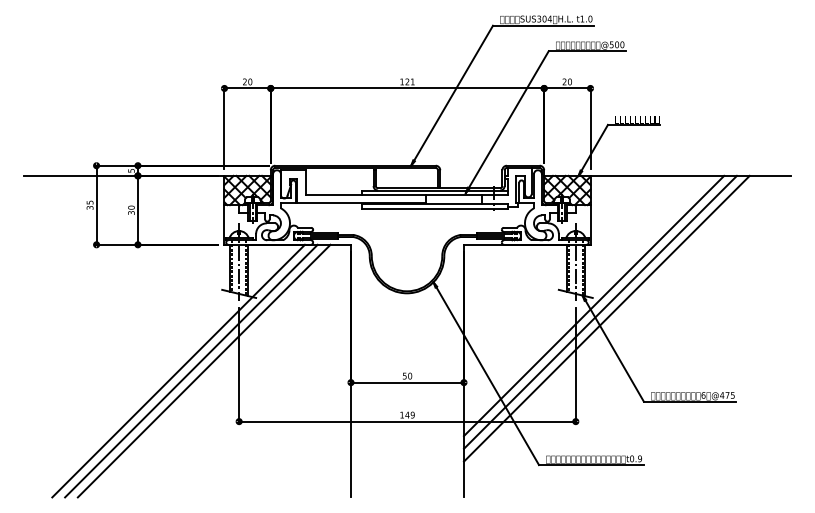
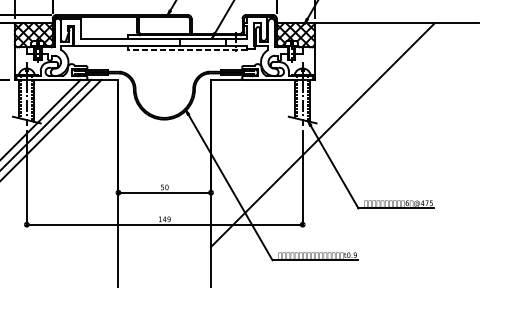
line: (435, 208) -> (187, 50), solid -> dashed
line: (593, 305) -> (317, 129), removed
line: (606, 318) -> (327, 140), removed

